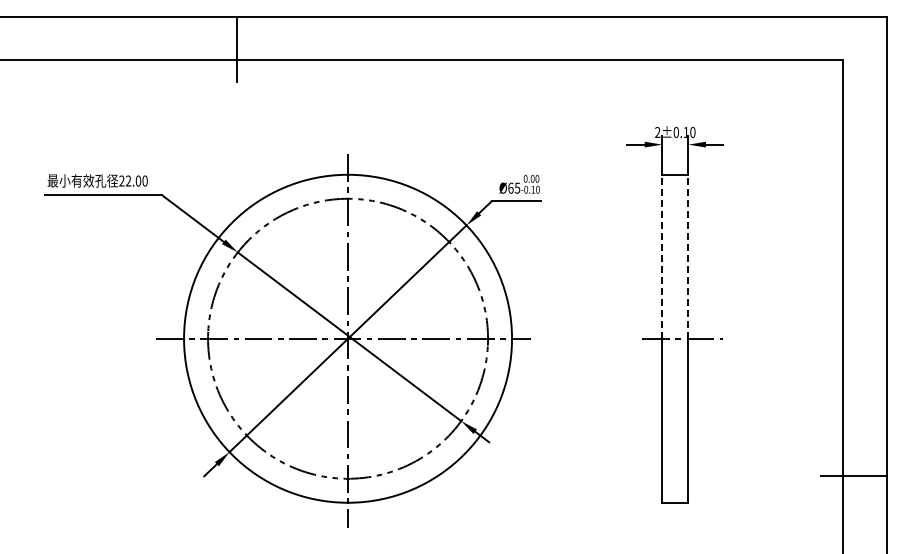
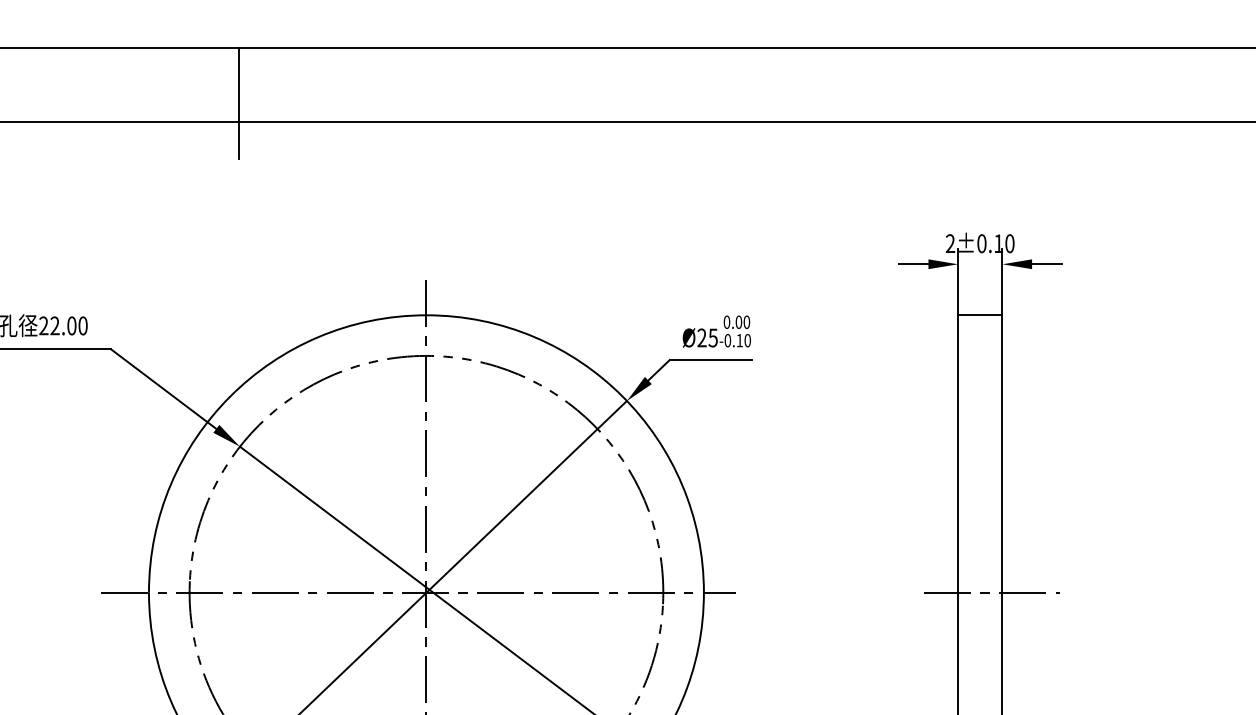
text: (510, 187) -> (701, 336), Ø65 -> Ø25
line: (662, 256) -> (958, 453), dashed -> solid
line: (688, 256) -> (1002, 453), dashed -> solid

